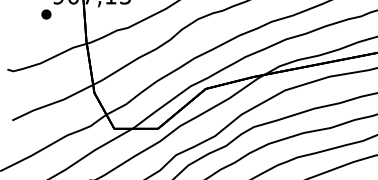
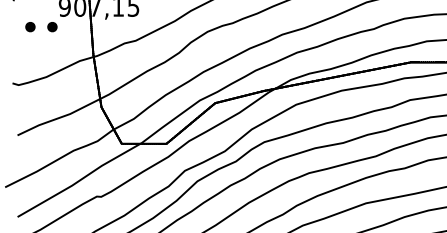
part: (24, 14) -> (30, 27), added

